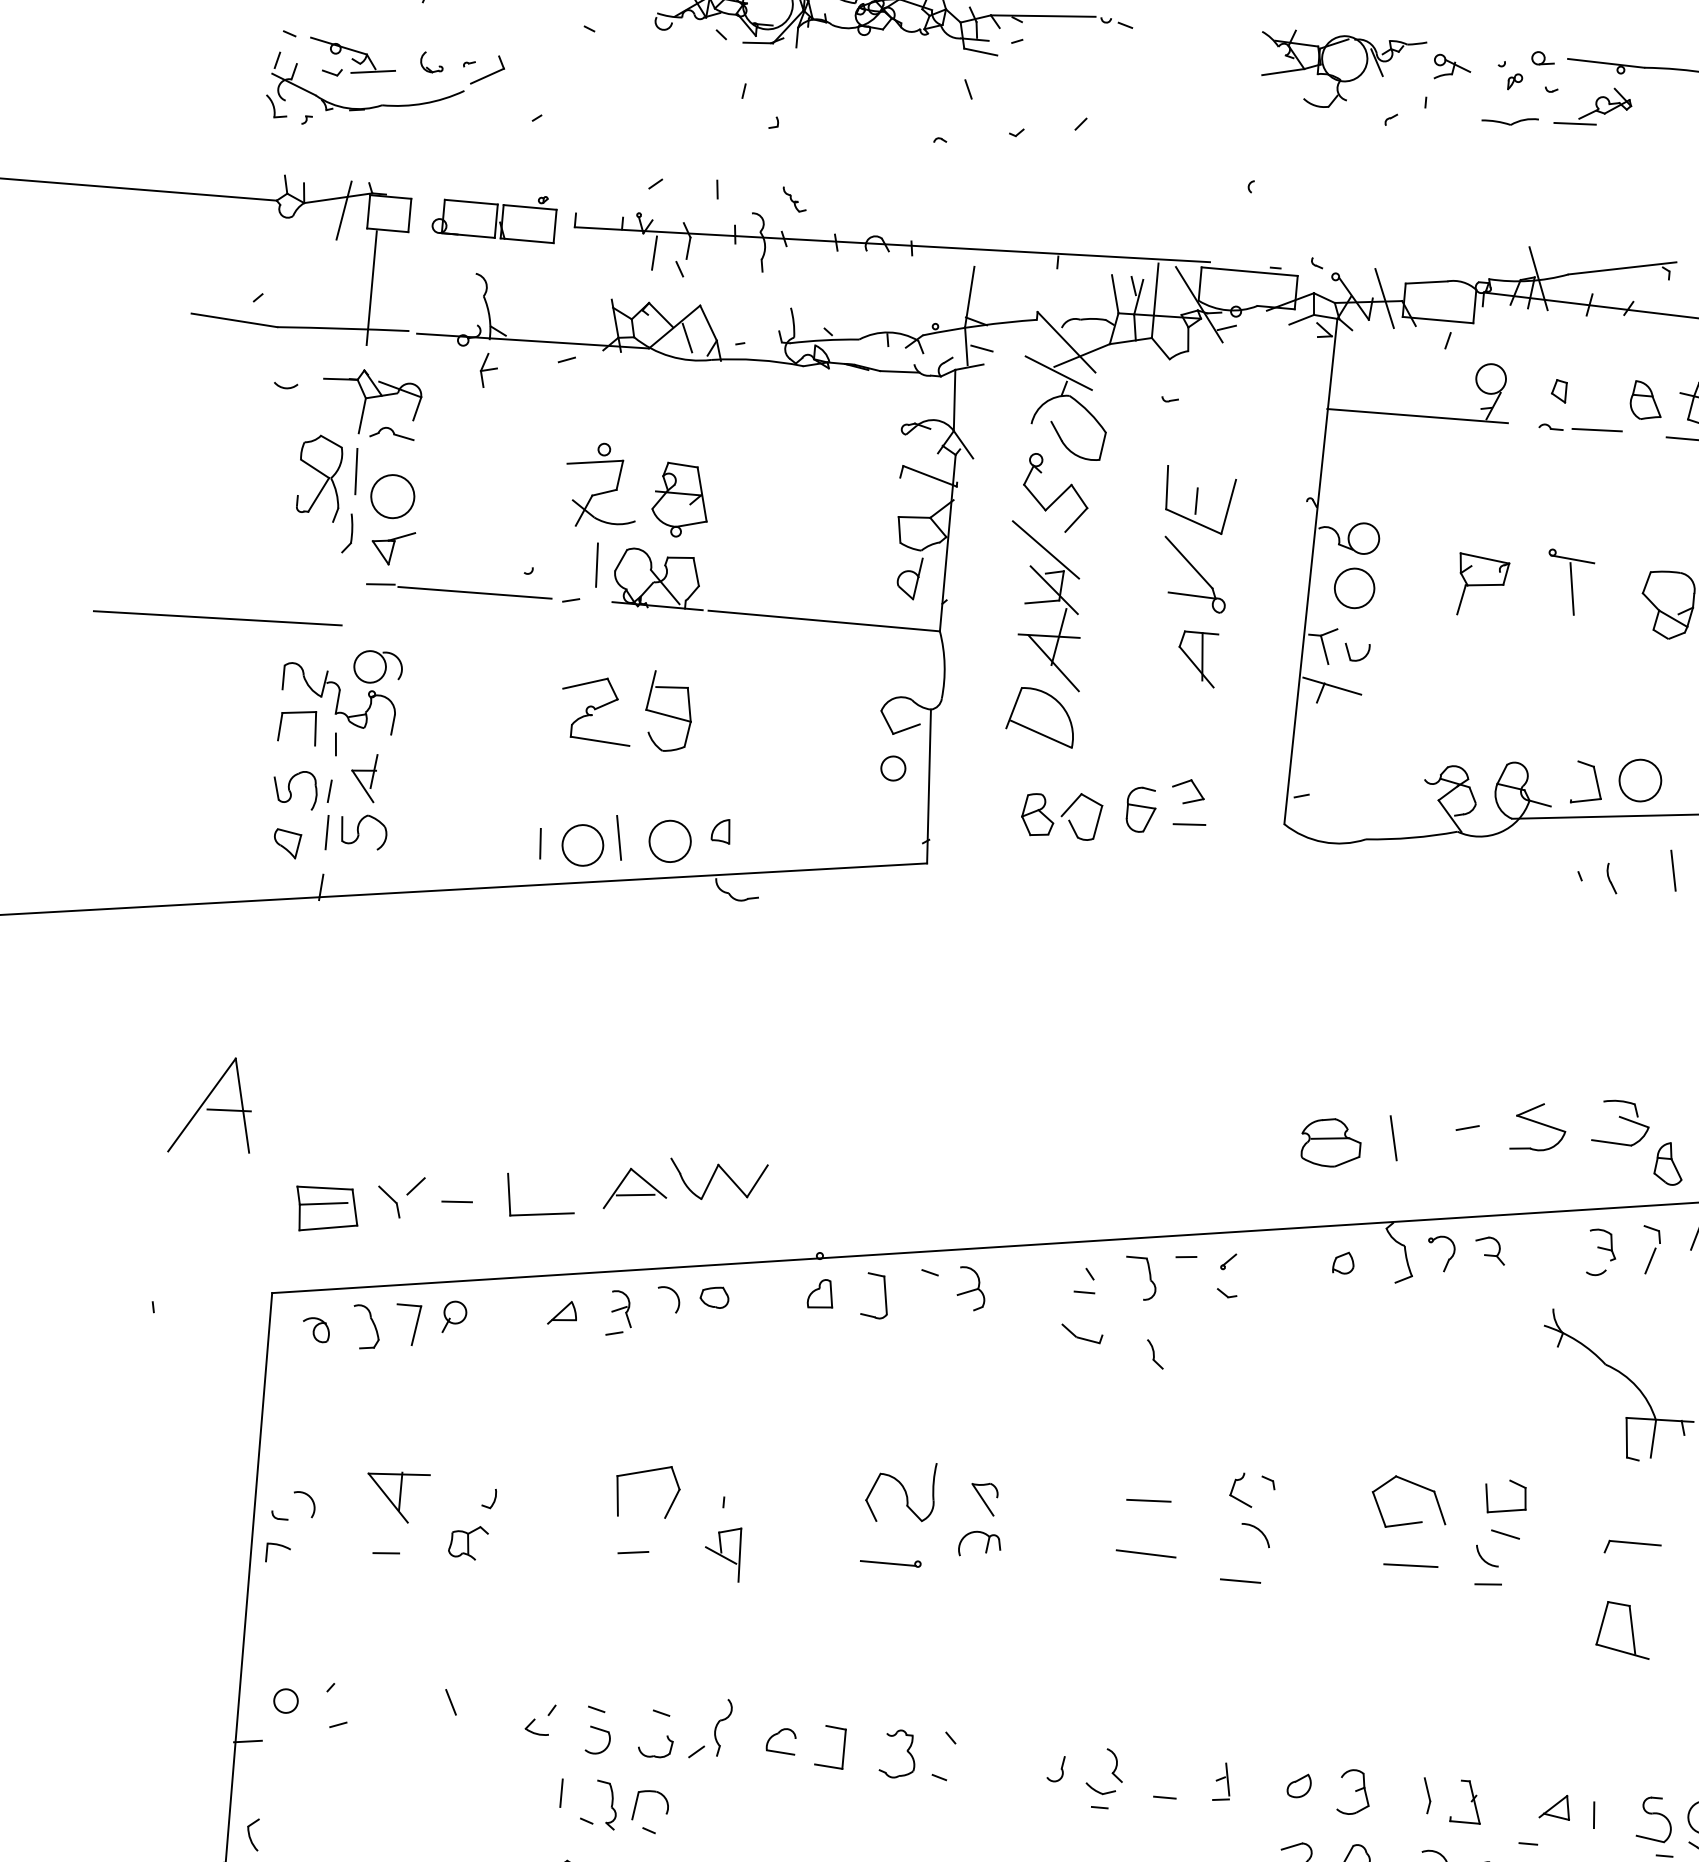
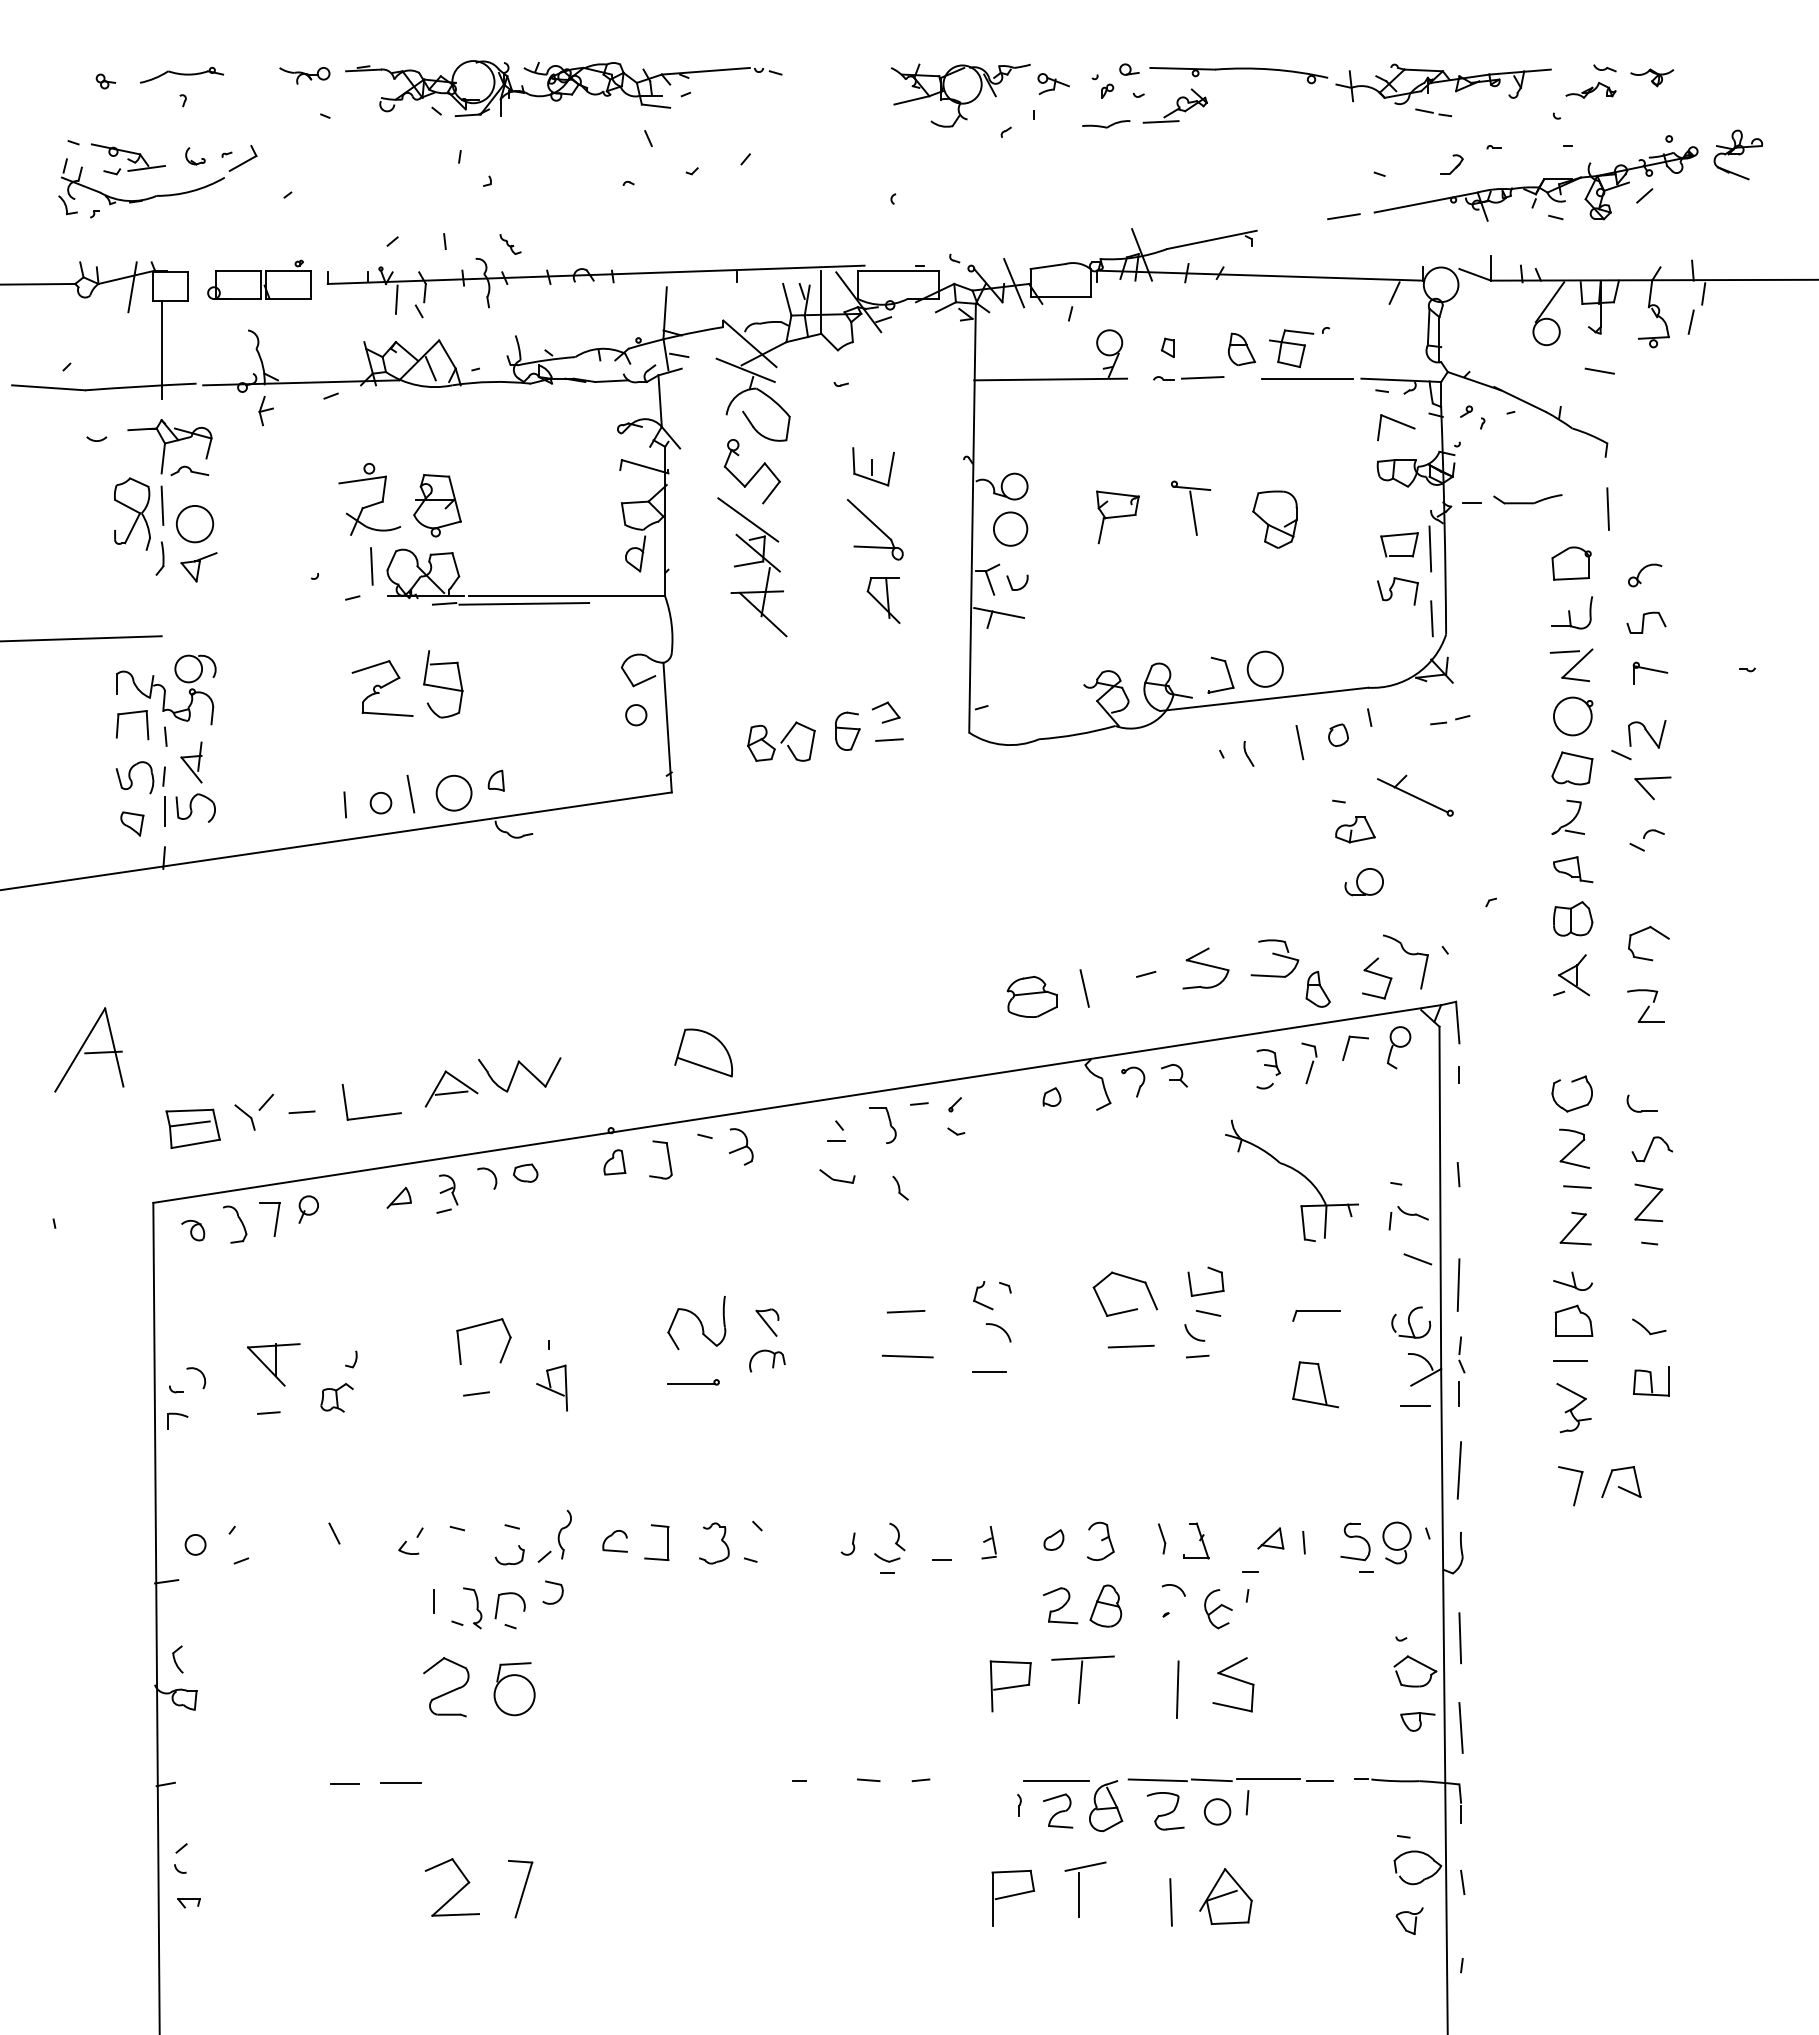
part: (1199, 500) -> (873, 466), size x0.7
line: (458, 590) -> (510, 603), moved
part: (1040, 716) -> (703, 1052), moved
circle: (582, 844) -> (380, 802), size x0.6
part: (599, 1730) -> (553, 1584), moved

